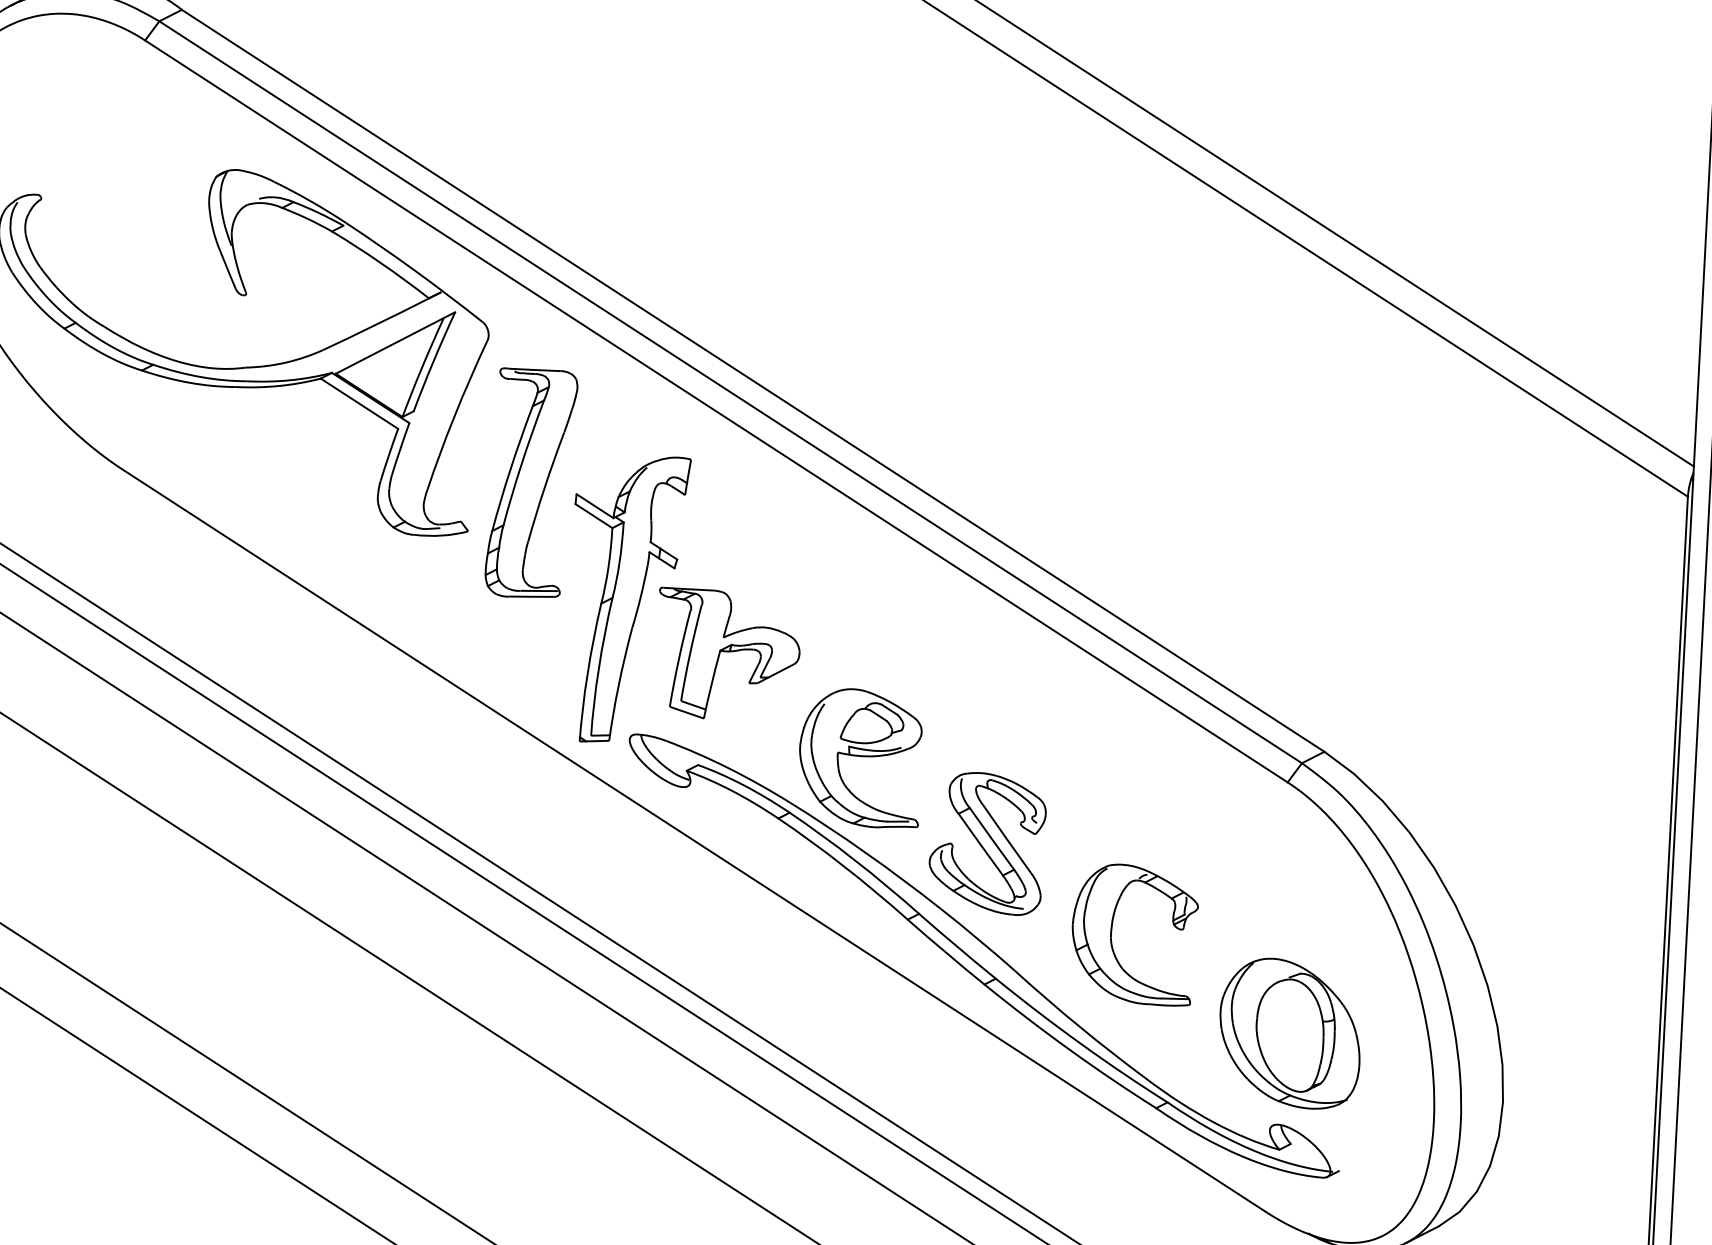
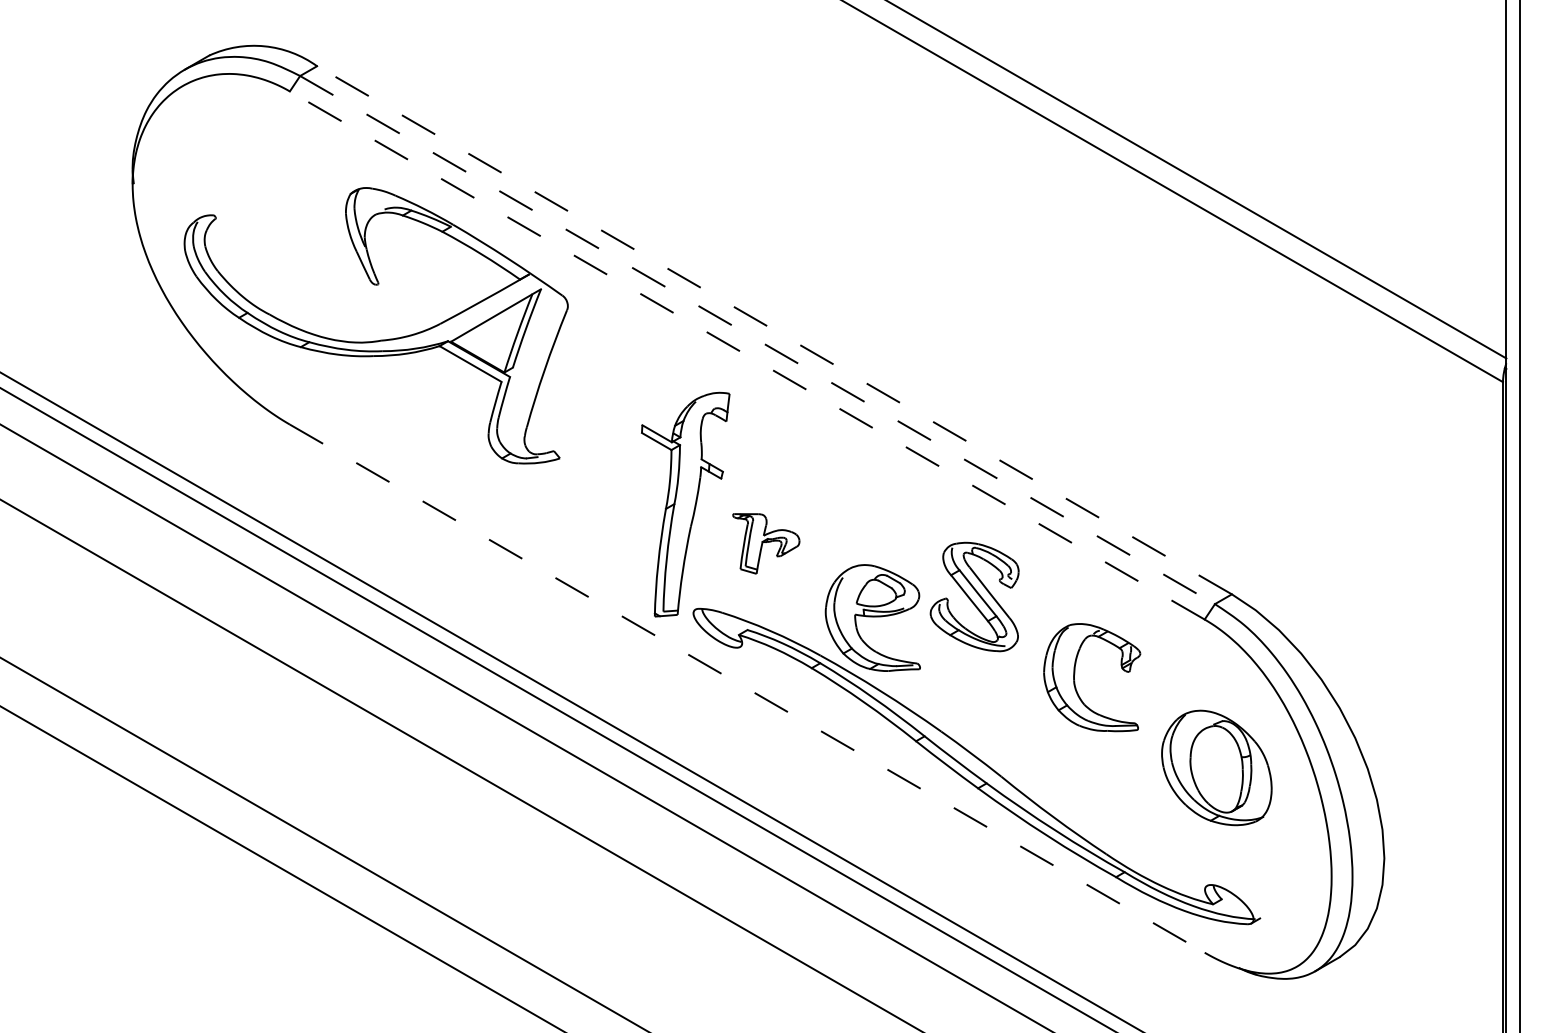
line: (753, 381) -> (774, 330), solid -> dashed
line: (731, 392) -> (758, 340), solid -> dashed
line: (715, 411) -> (746, 355), solid -> dashed
part: (530, 483) -> (606, 418), removed
part: (728, 654) -> (766, 543), size x0.6
line: (694, 840) -> (747, 688), solid -> dashed
part: (987, 842) -> (974, 596), moved
part: (1113, 929) -> (1075, 674), moved
part: (1289, 1032) -> (1216, 767), moved

